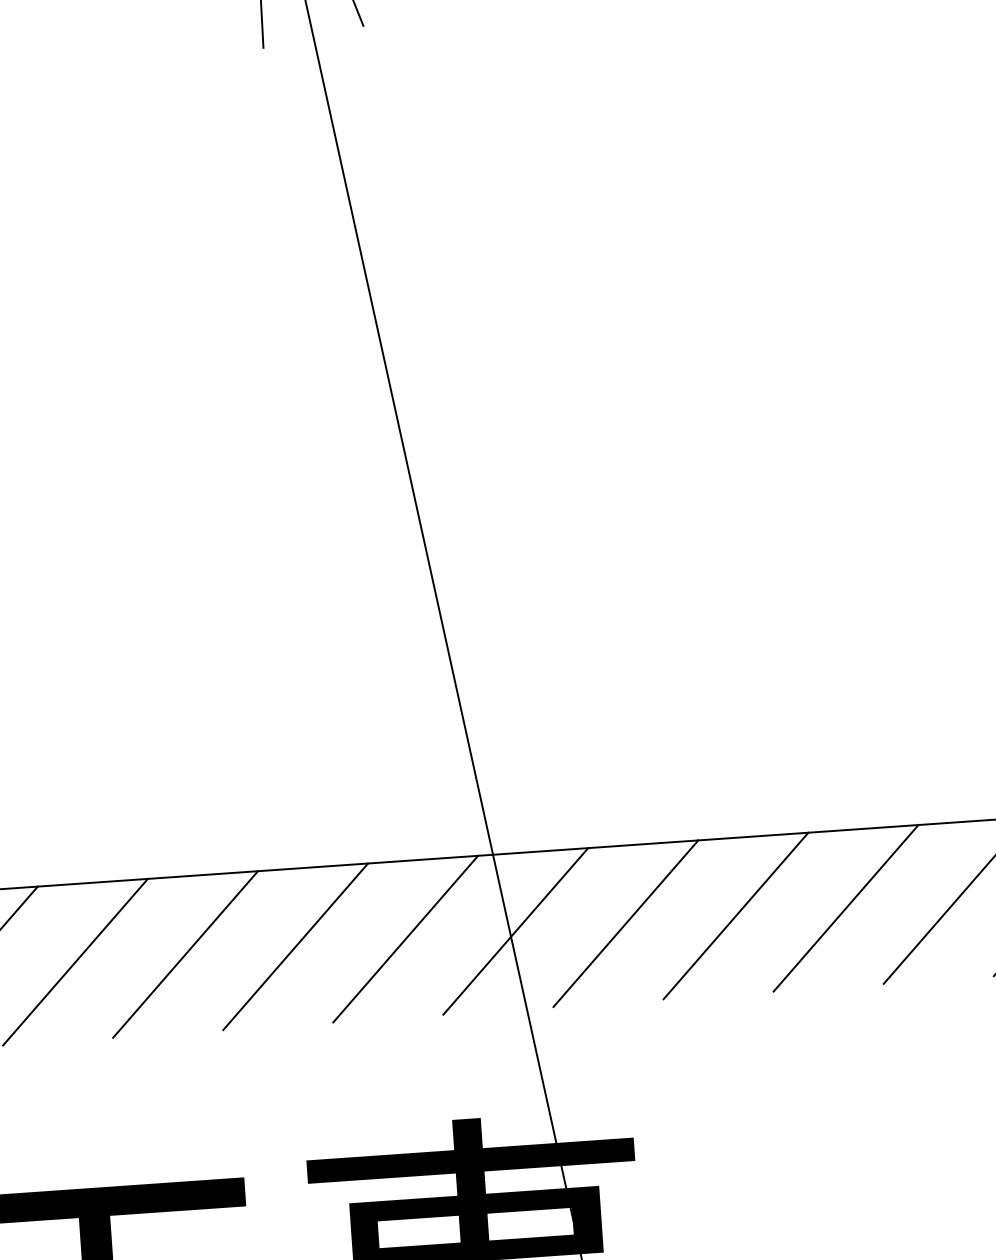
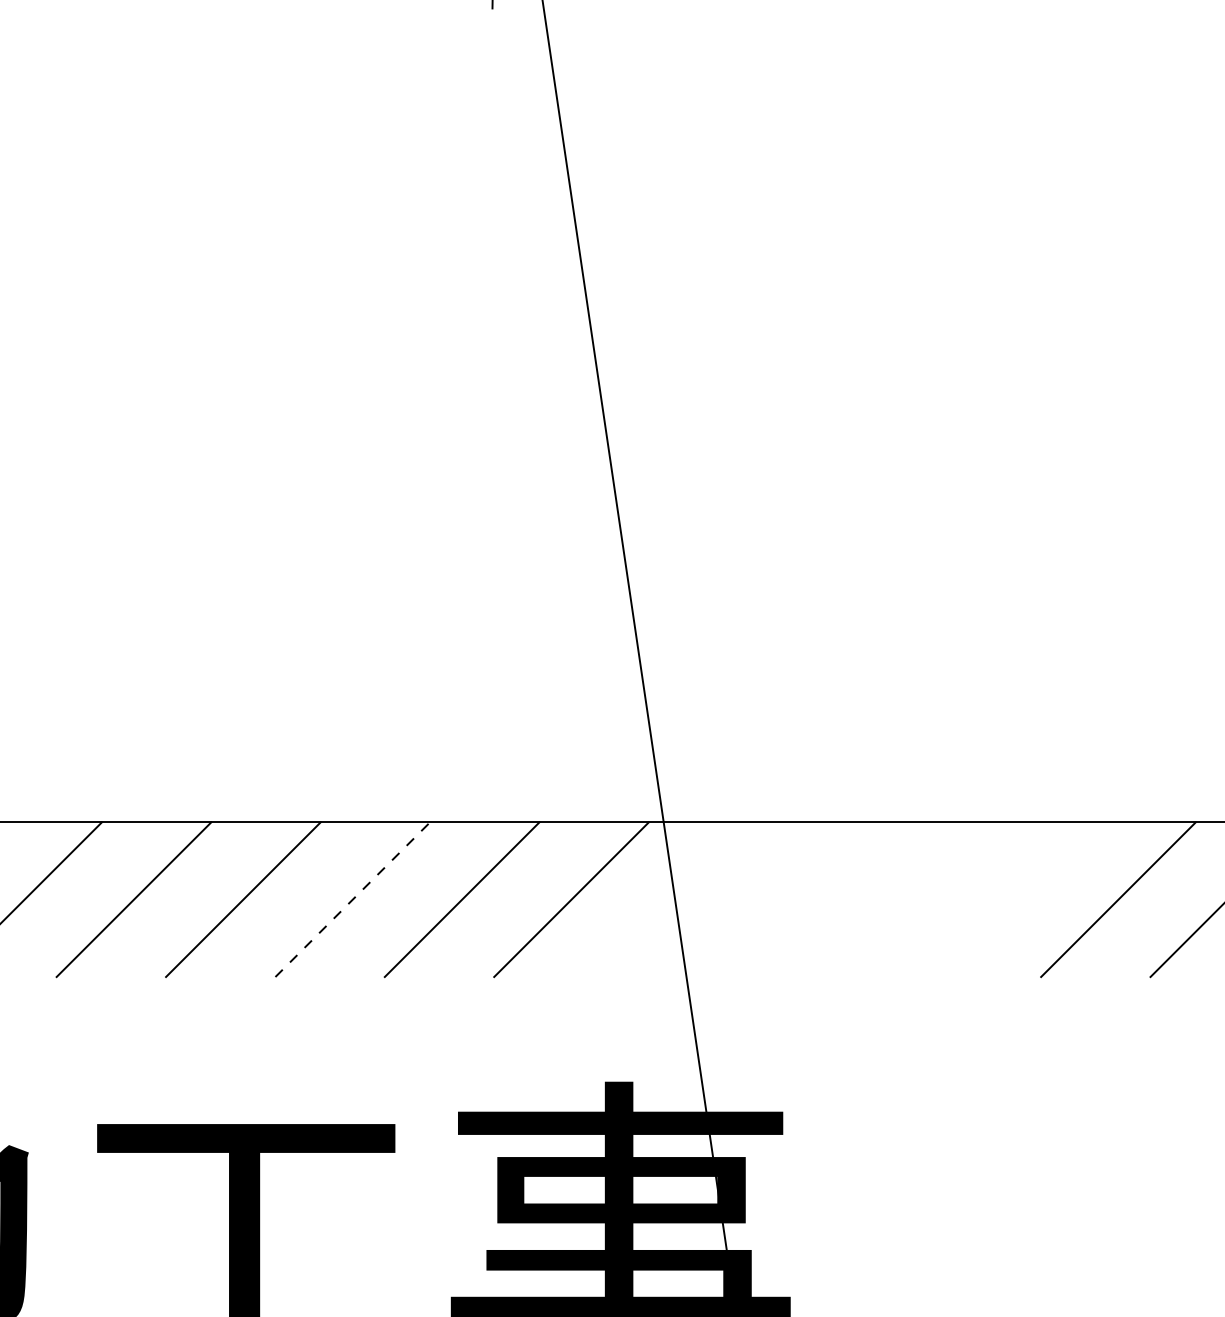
line: (845, 908) -> (1008, 899), removed
line: (735, 915) -> (899, 899), removed
line: (625, 923) -> (789, 899), removed
line: (515, 931) -> (680, 899), removed
line: (186, 954) -> (353, 899), solid -> dashed

